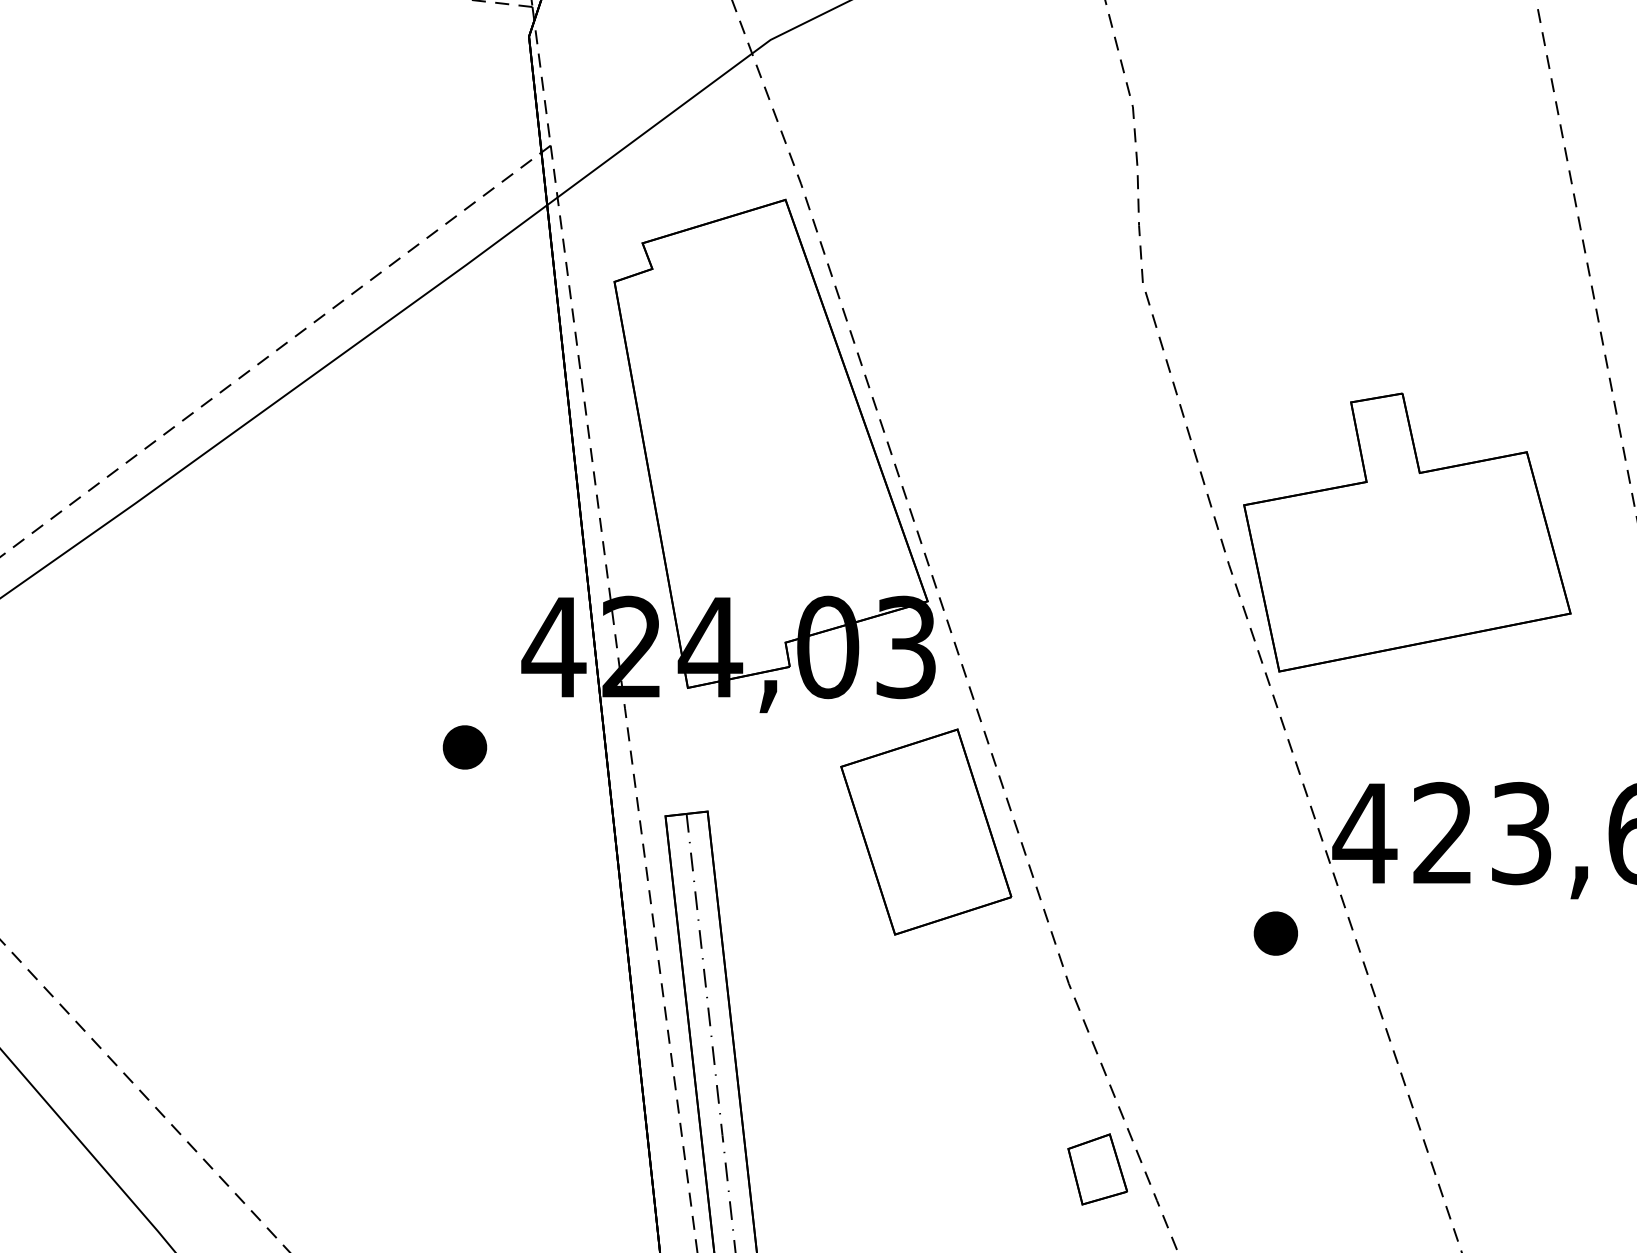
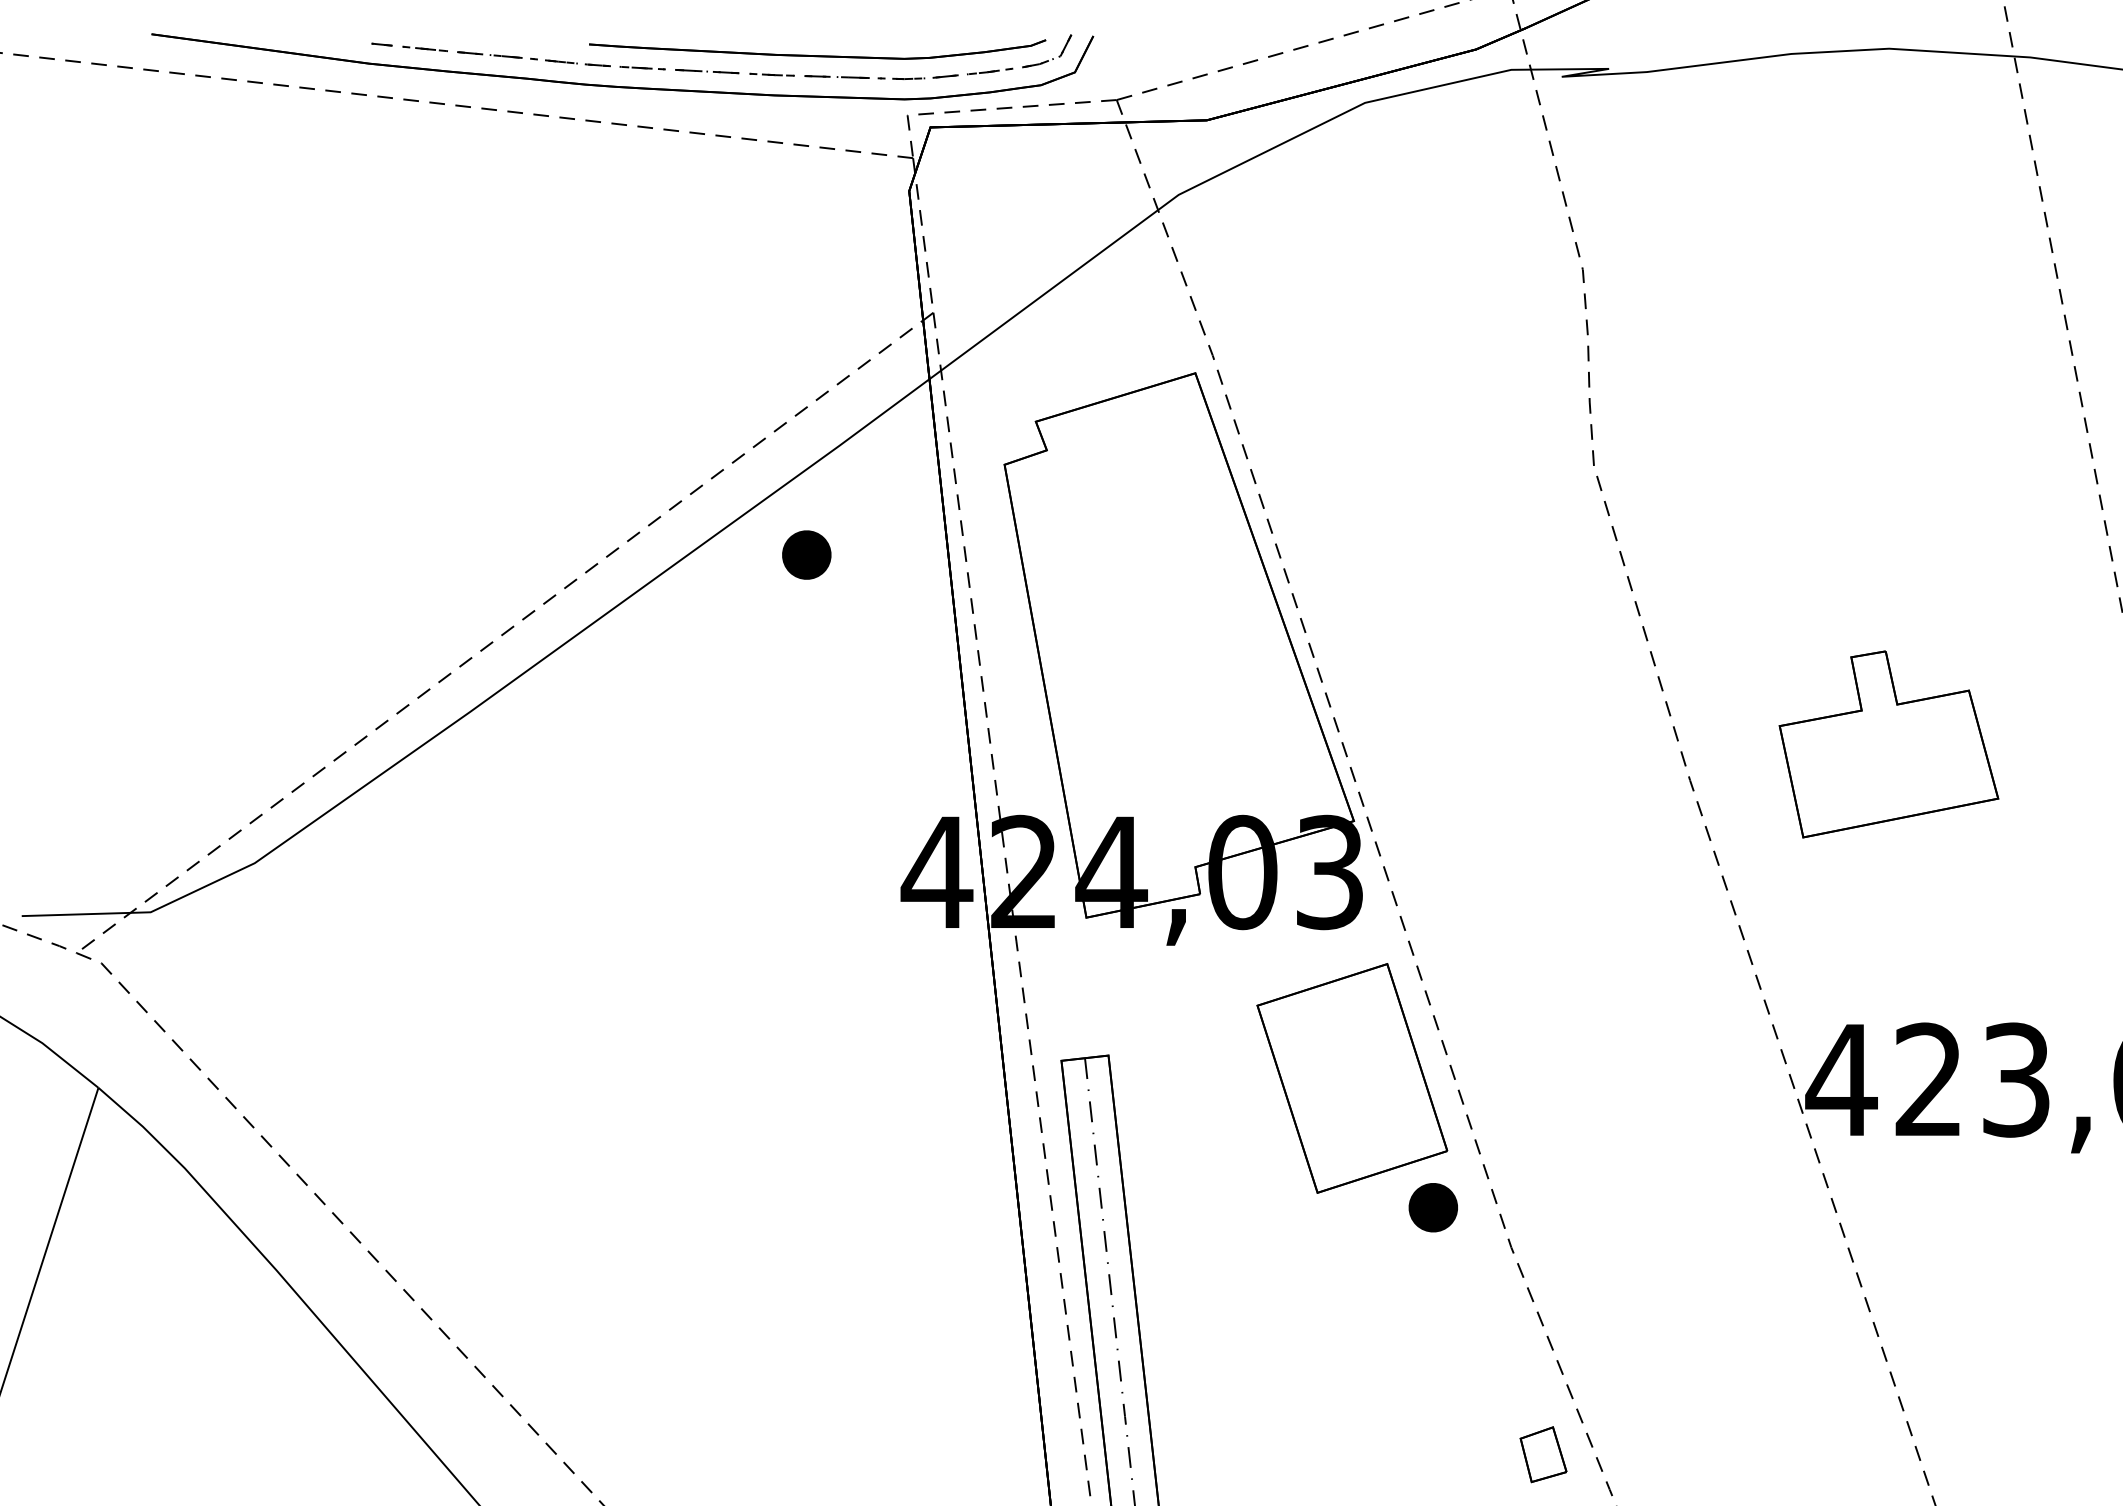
part: (1406, 532) -> (1888, 744), size x0.6
part: (464, 746) -> (806, 554), moved
part: (1275, 933) -> (1432, 1207), moved
part: (1097, 1169) -> (1543, 1454), size x0.7

